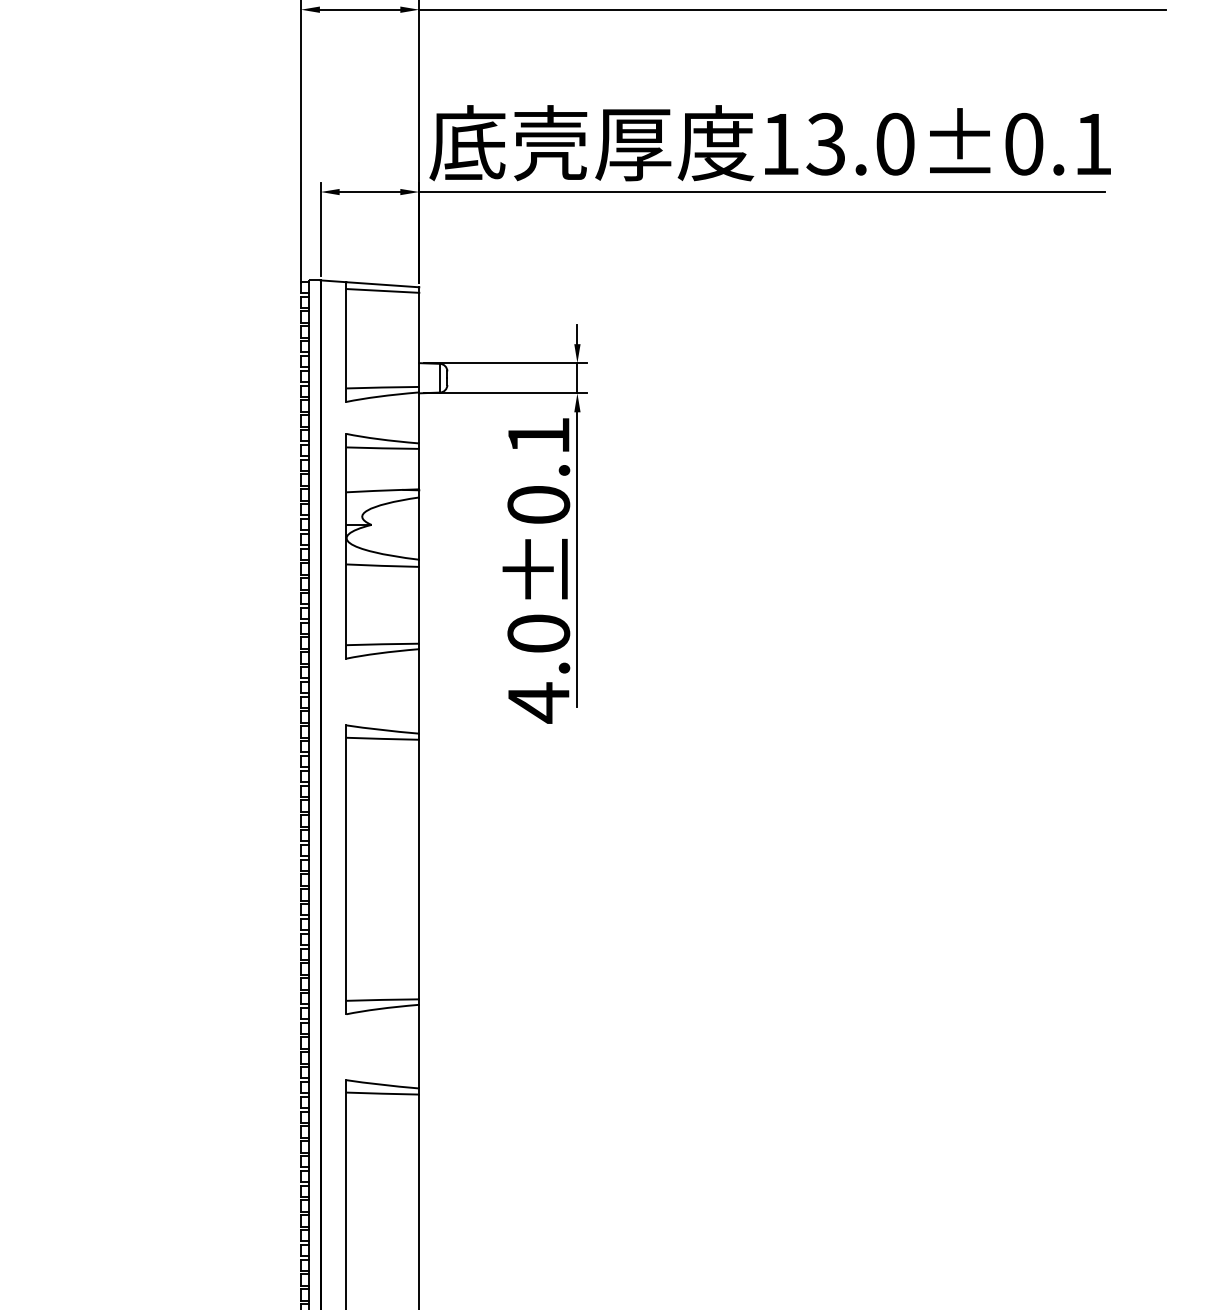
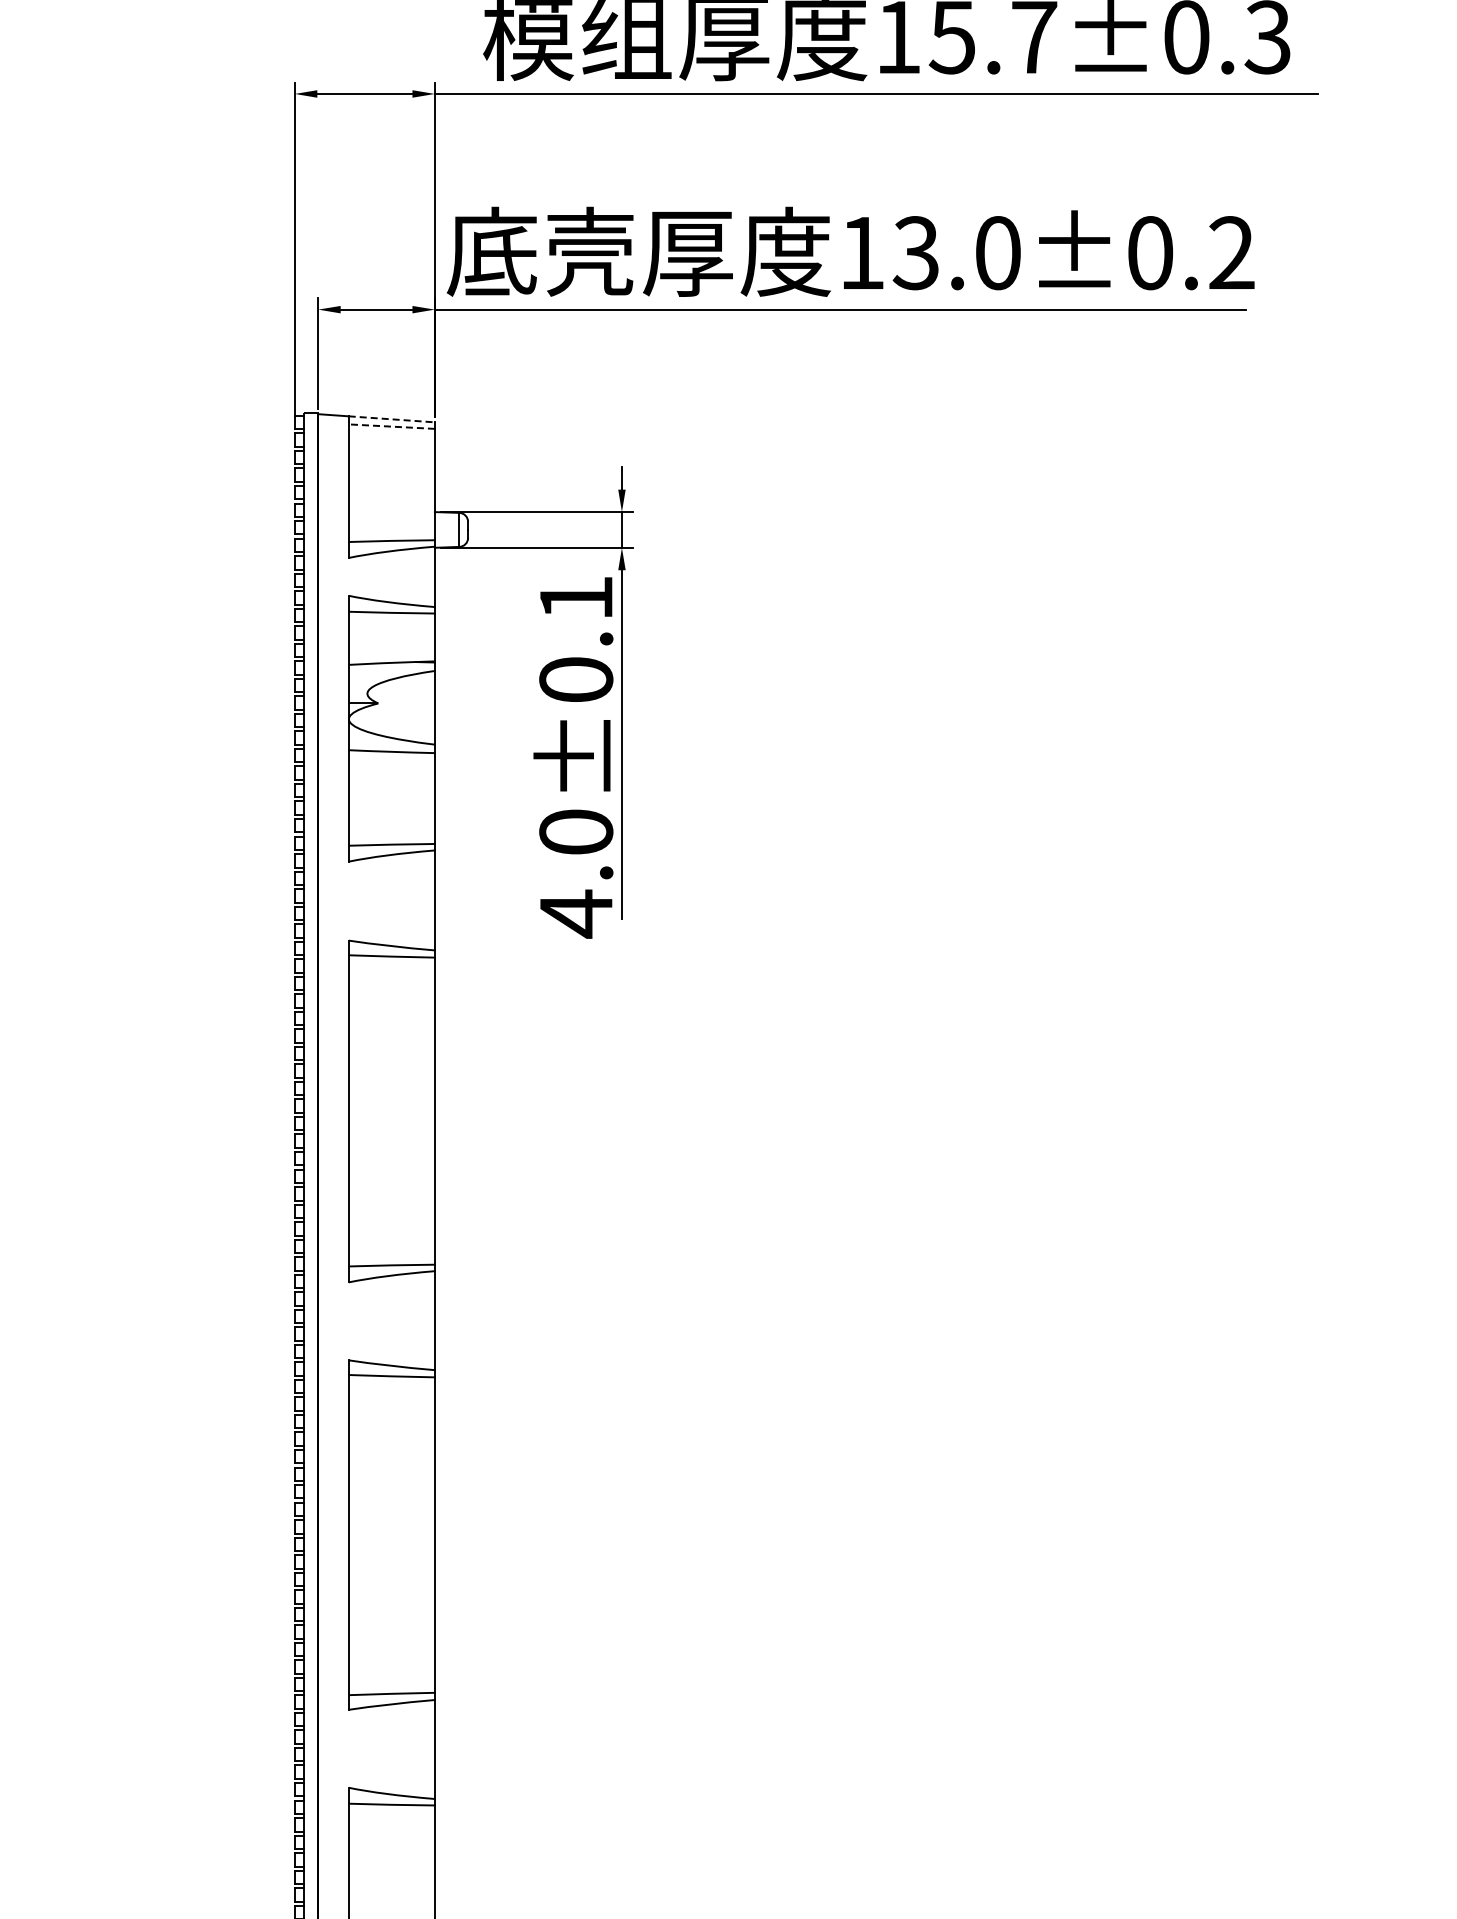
text: (1092, 143) -> (1231, 252), 13.0±0.1 -> 13.0±0.2
line: (383, 284) -> (392, 419), solid -> dashed
line: (382, 290) -> (391, 426), solid -> dashed

